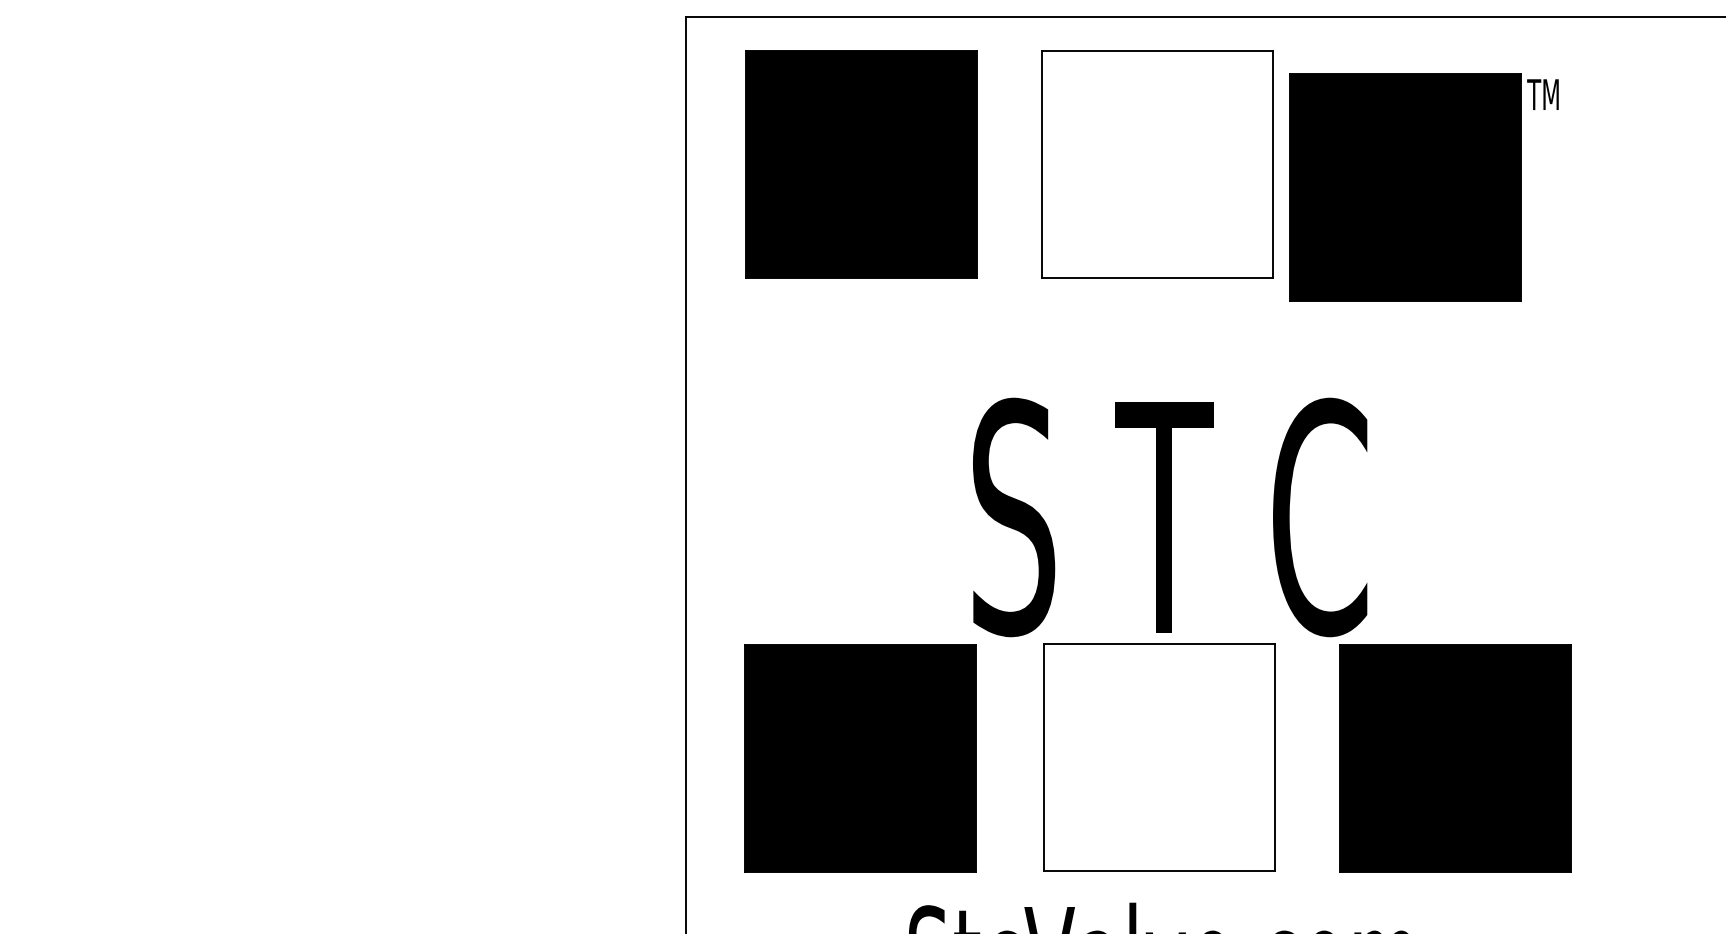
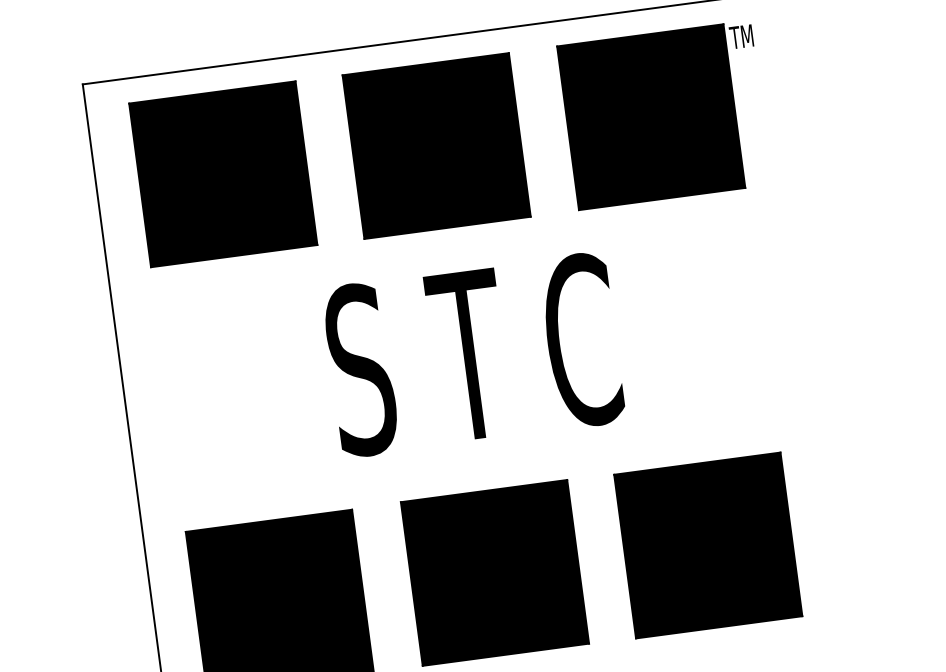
fill: (1157, 164) -> (436, 145), added
part: (1423, 187) -> (664, 115), moved
text: (1170, 517) -> (474, 354), moved
fill: (1159, 756) -> (494, 572), added

